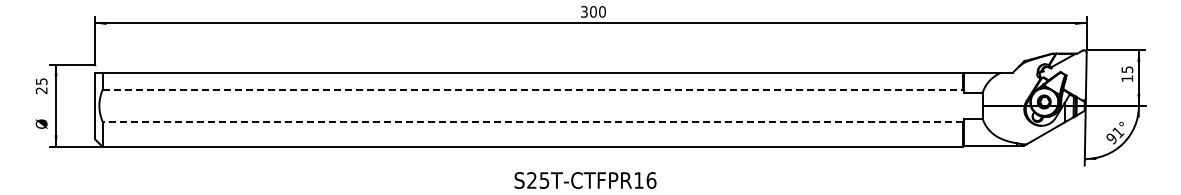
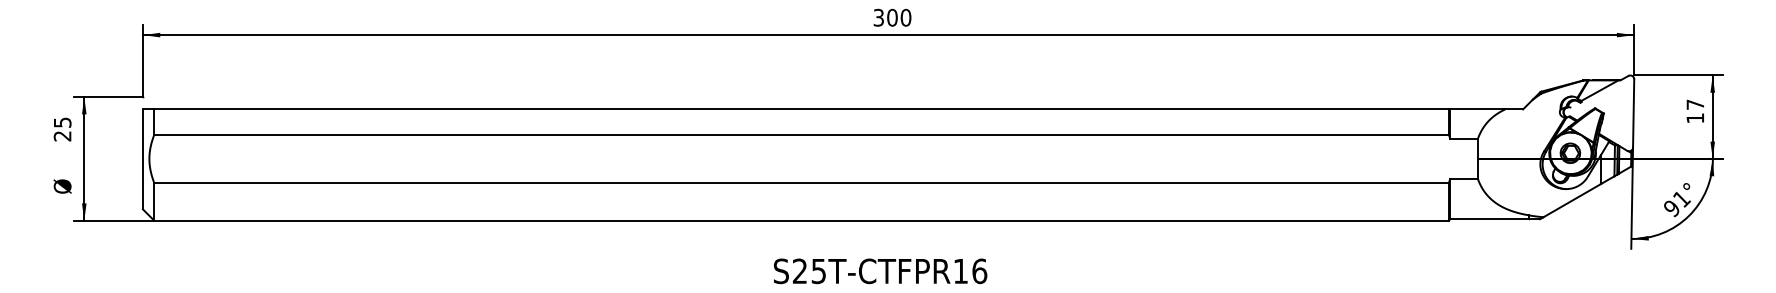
text: (1127, 69) -> (1695, 104), 15 -> 17
line: (533, 89) -> (802, 134), dashed -> solid
line: (532, 121) -> (800, 182), dashed -> solid

